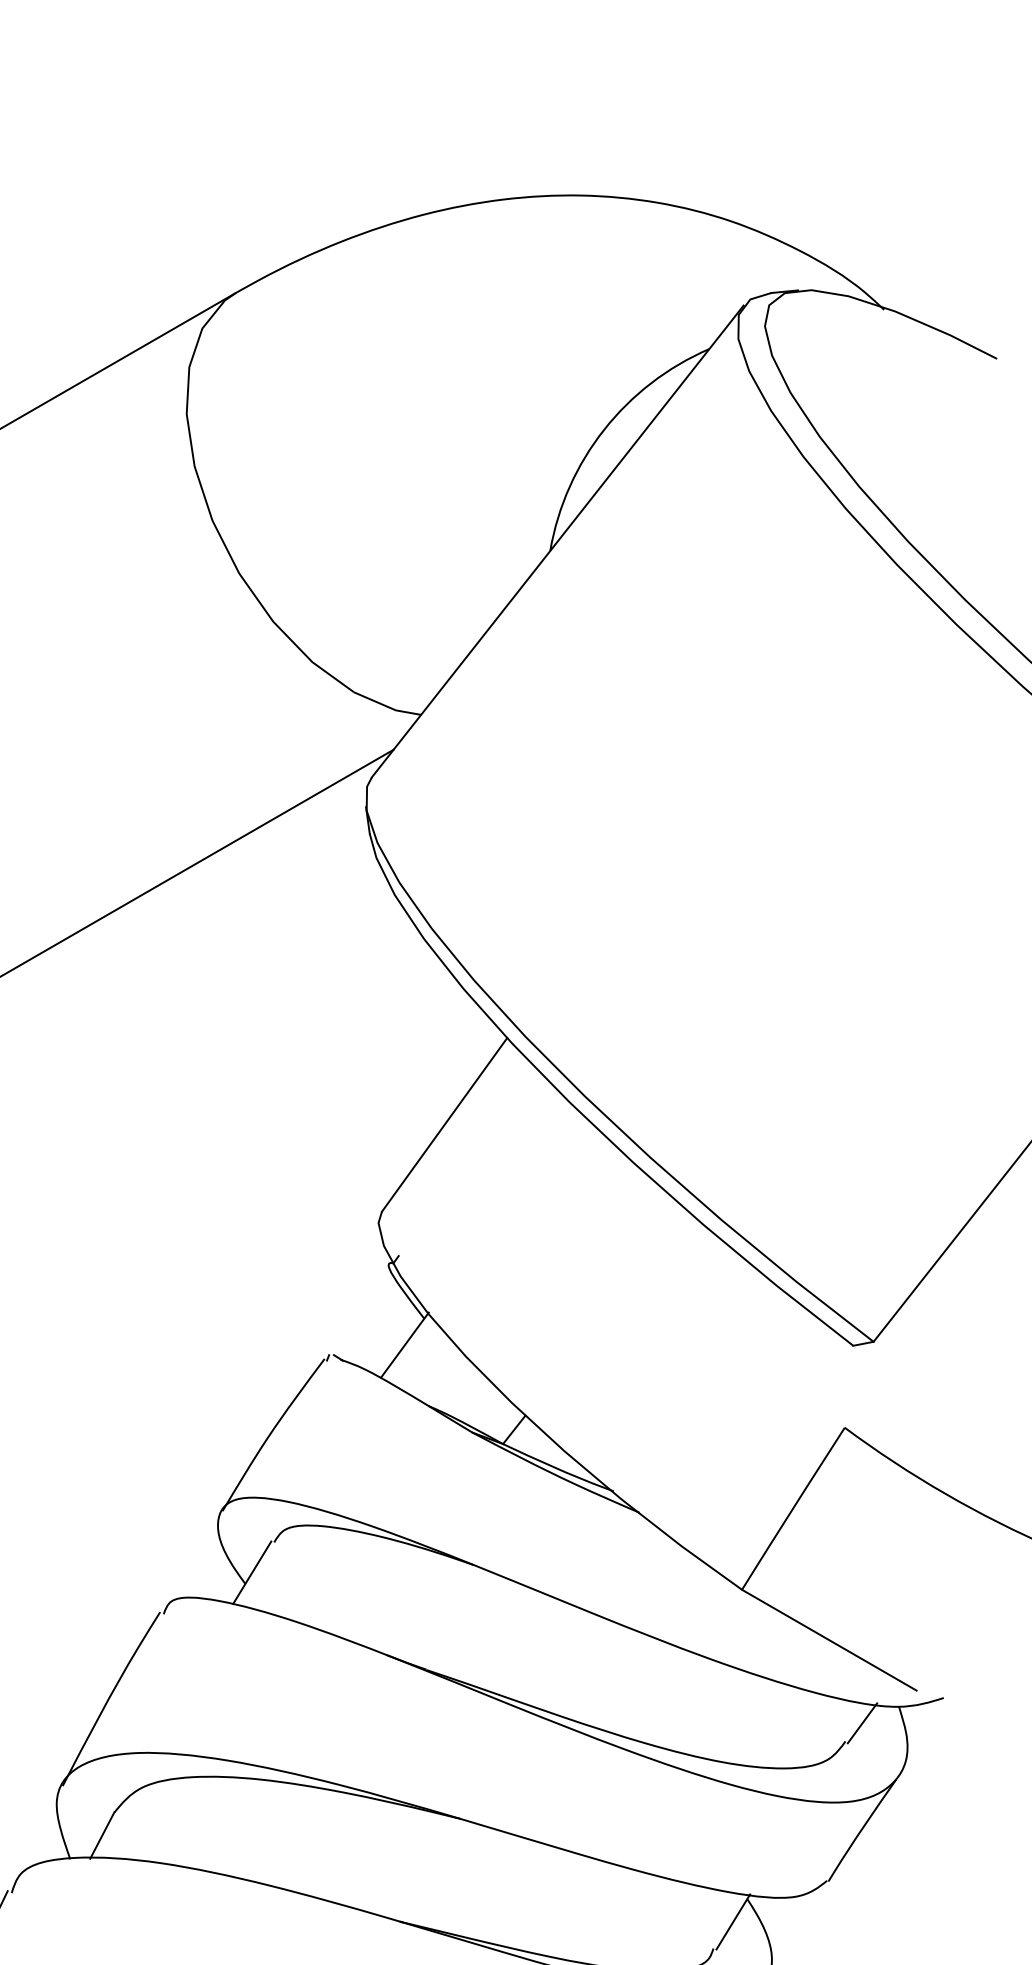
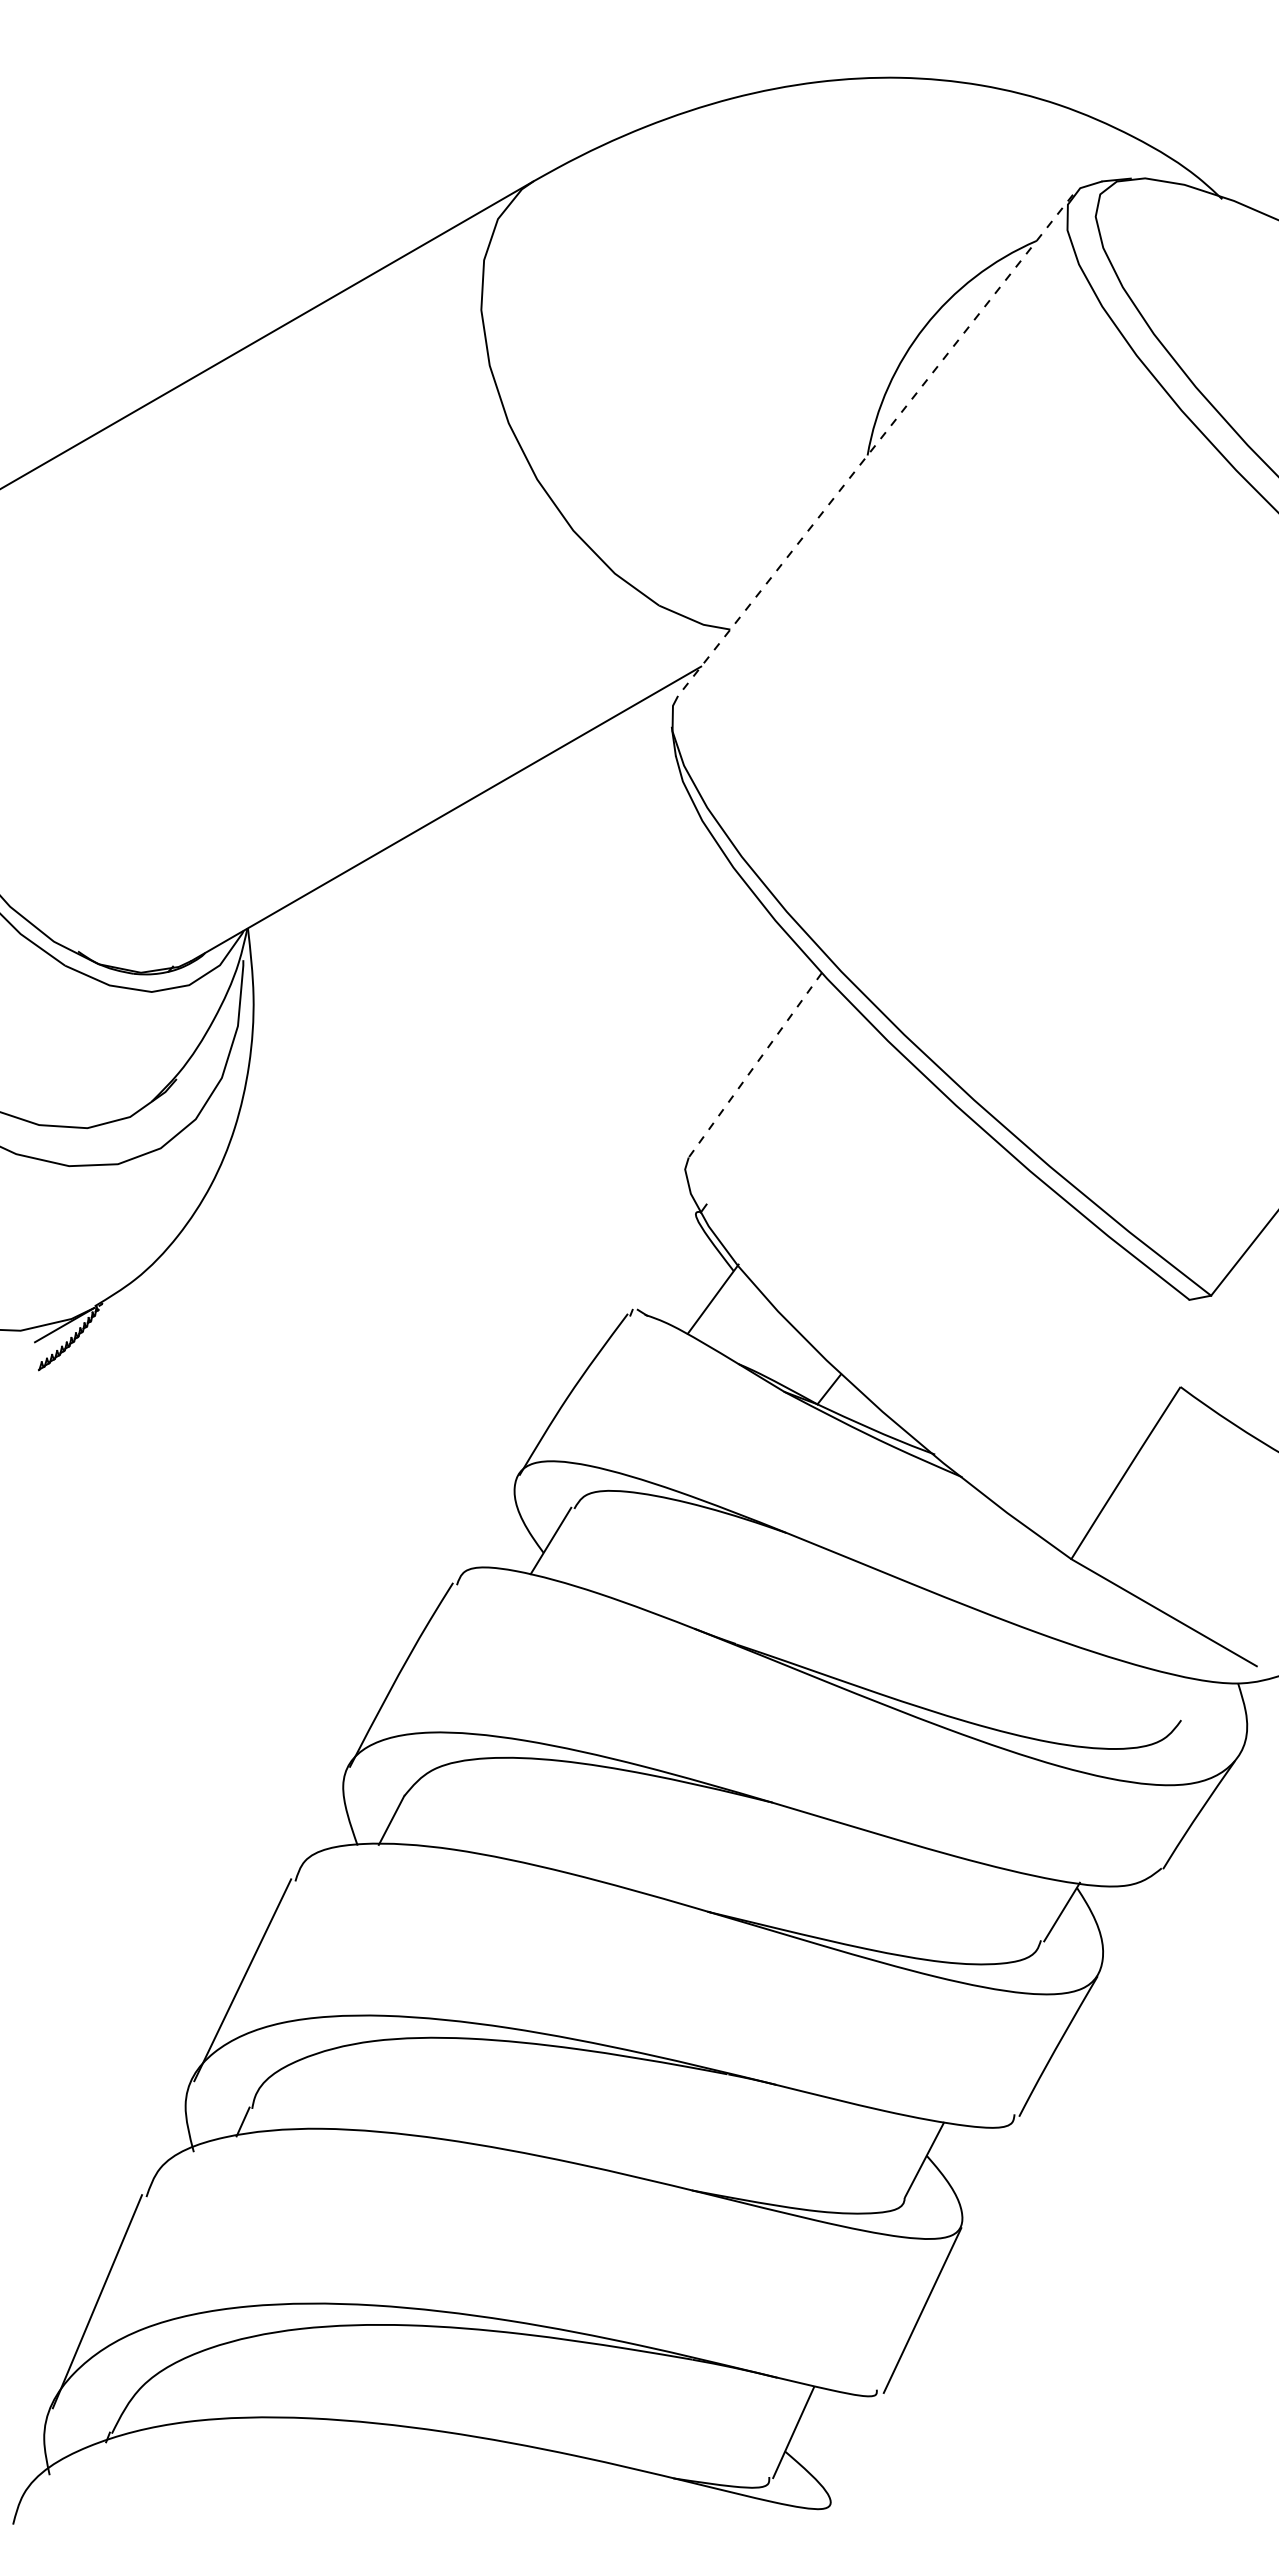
line: (557, 541) -> (875, 445), solid -> dashed
line: (444, 1125) -> (755, 1065), solid -> dashed
line: (861, 1722) -> (1198, 1700), removed

